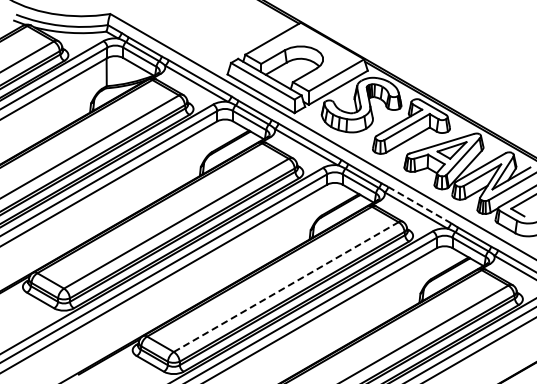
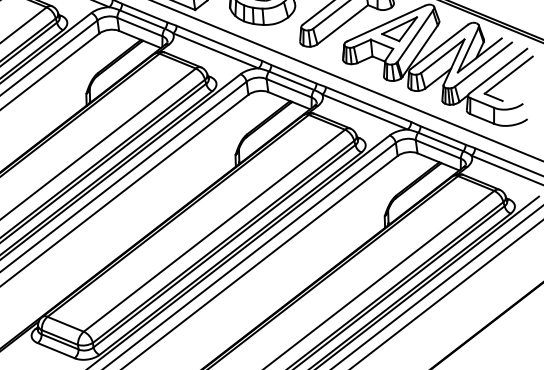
line: (420, 205) -> (369, 105), dashed -> solid
line: (286, 287) -> (214, 231), dashed -> solid

